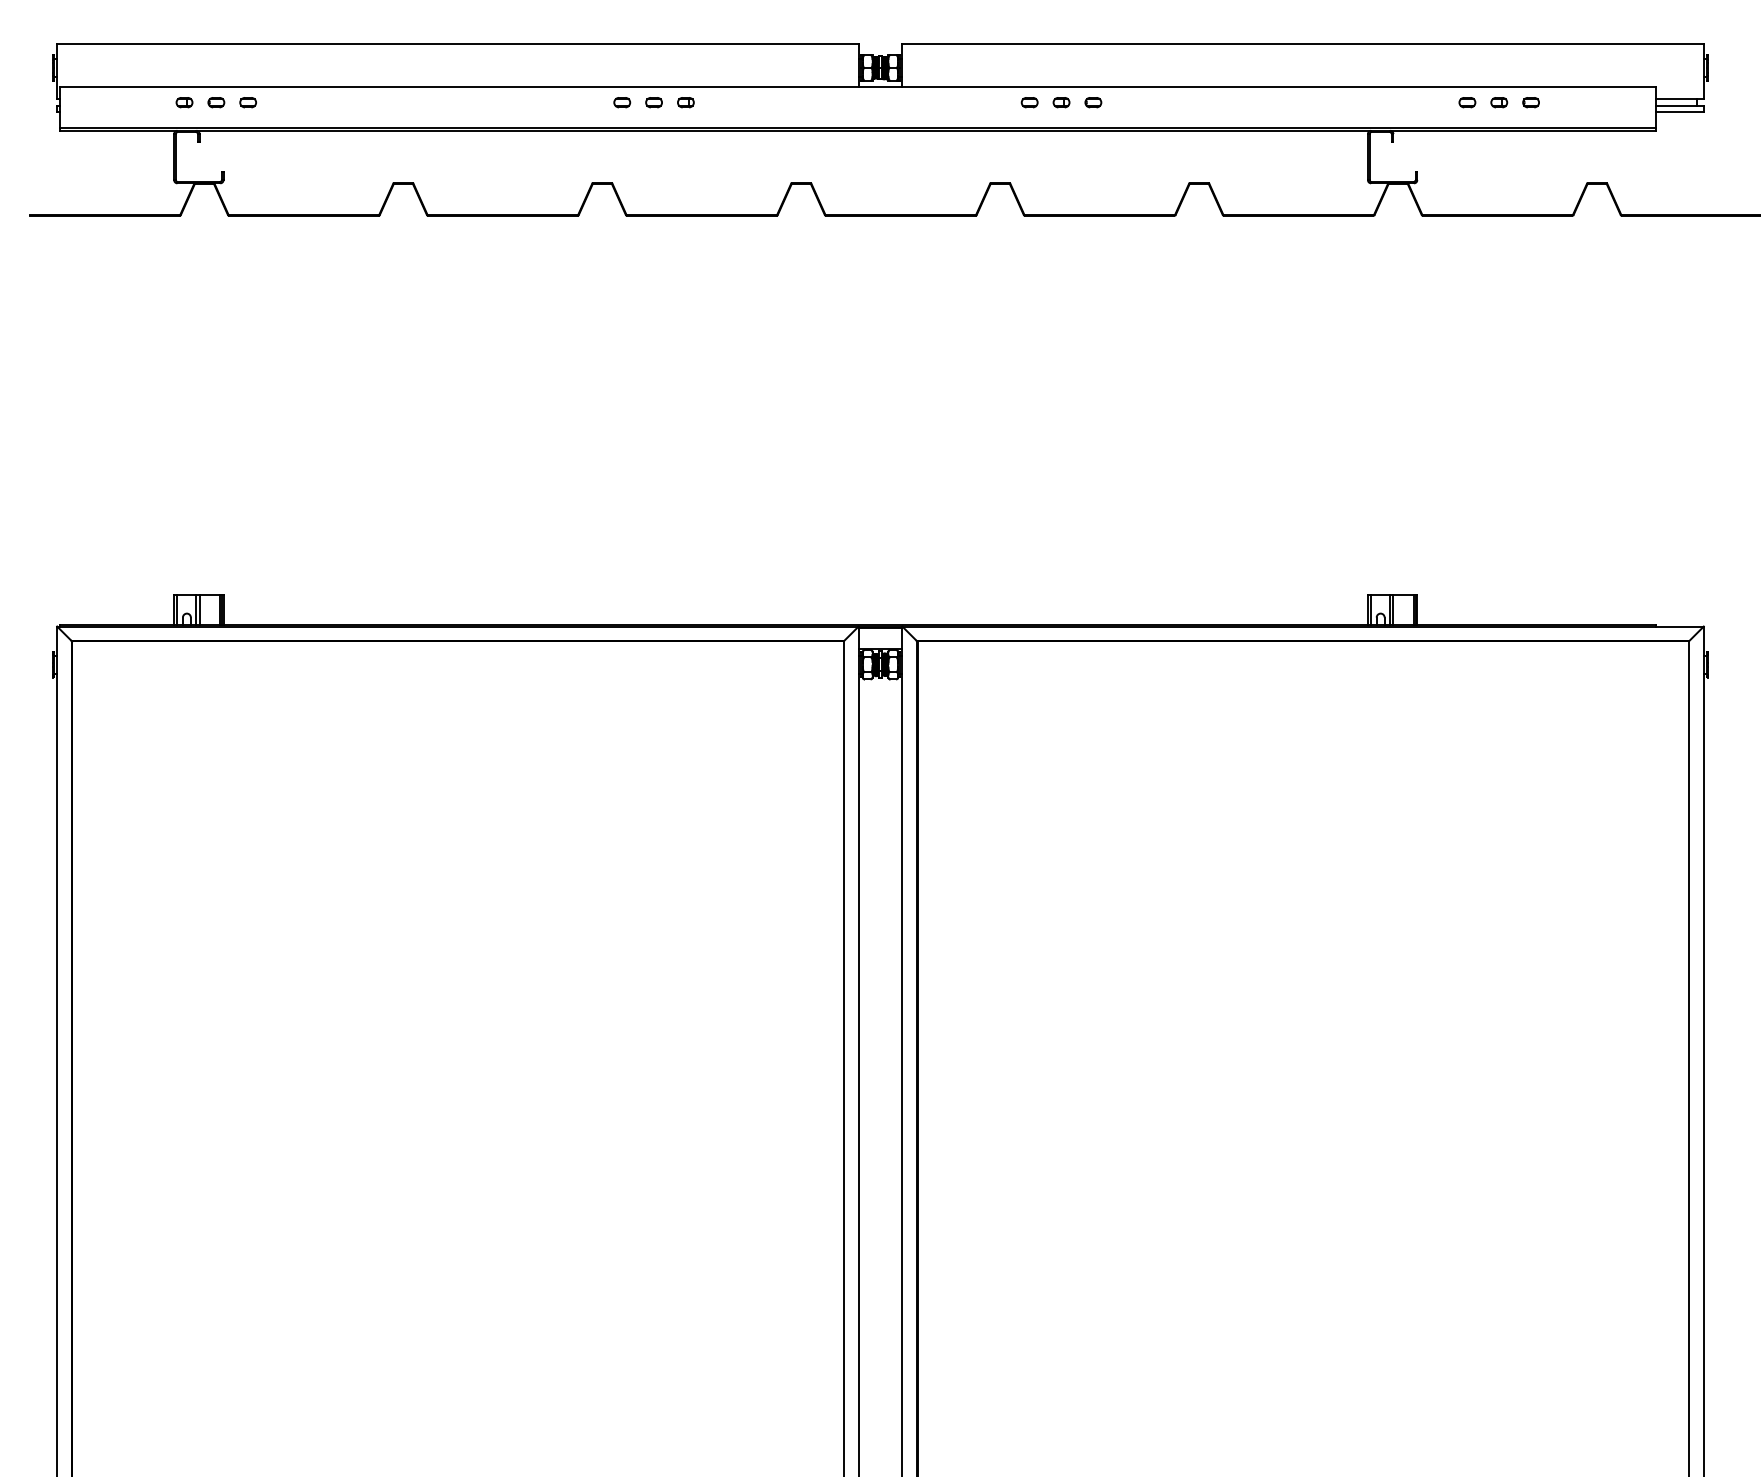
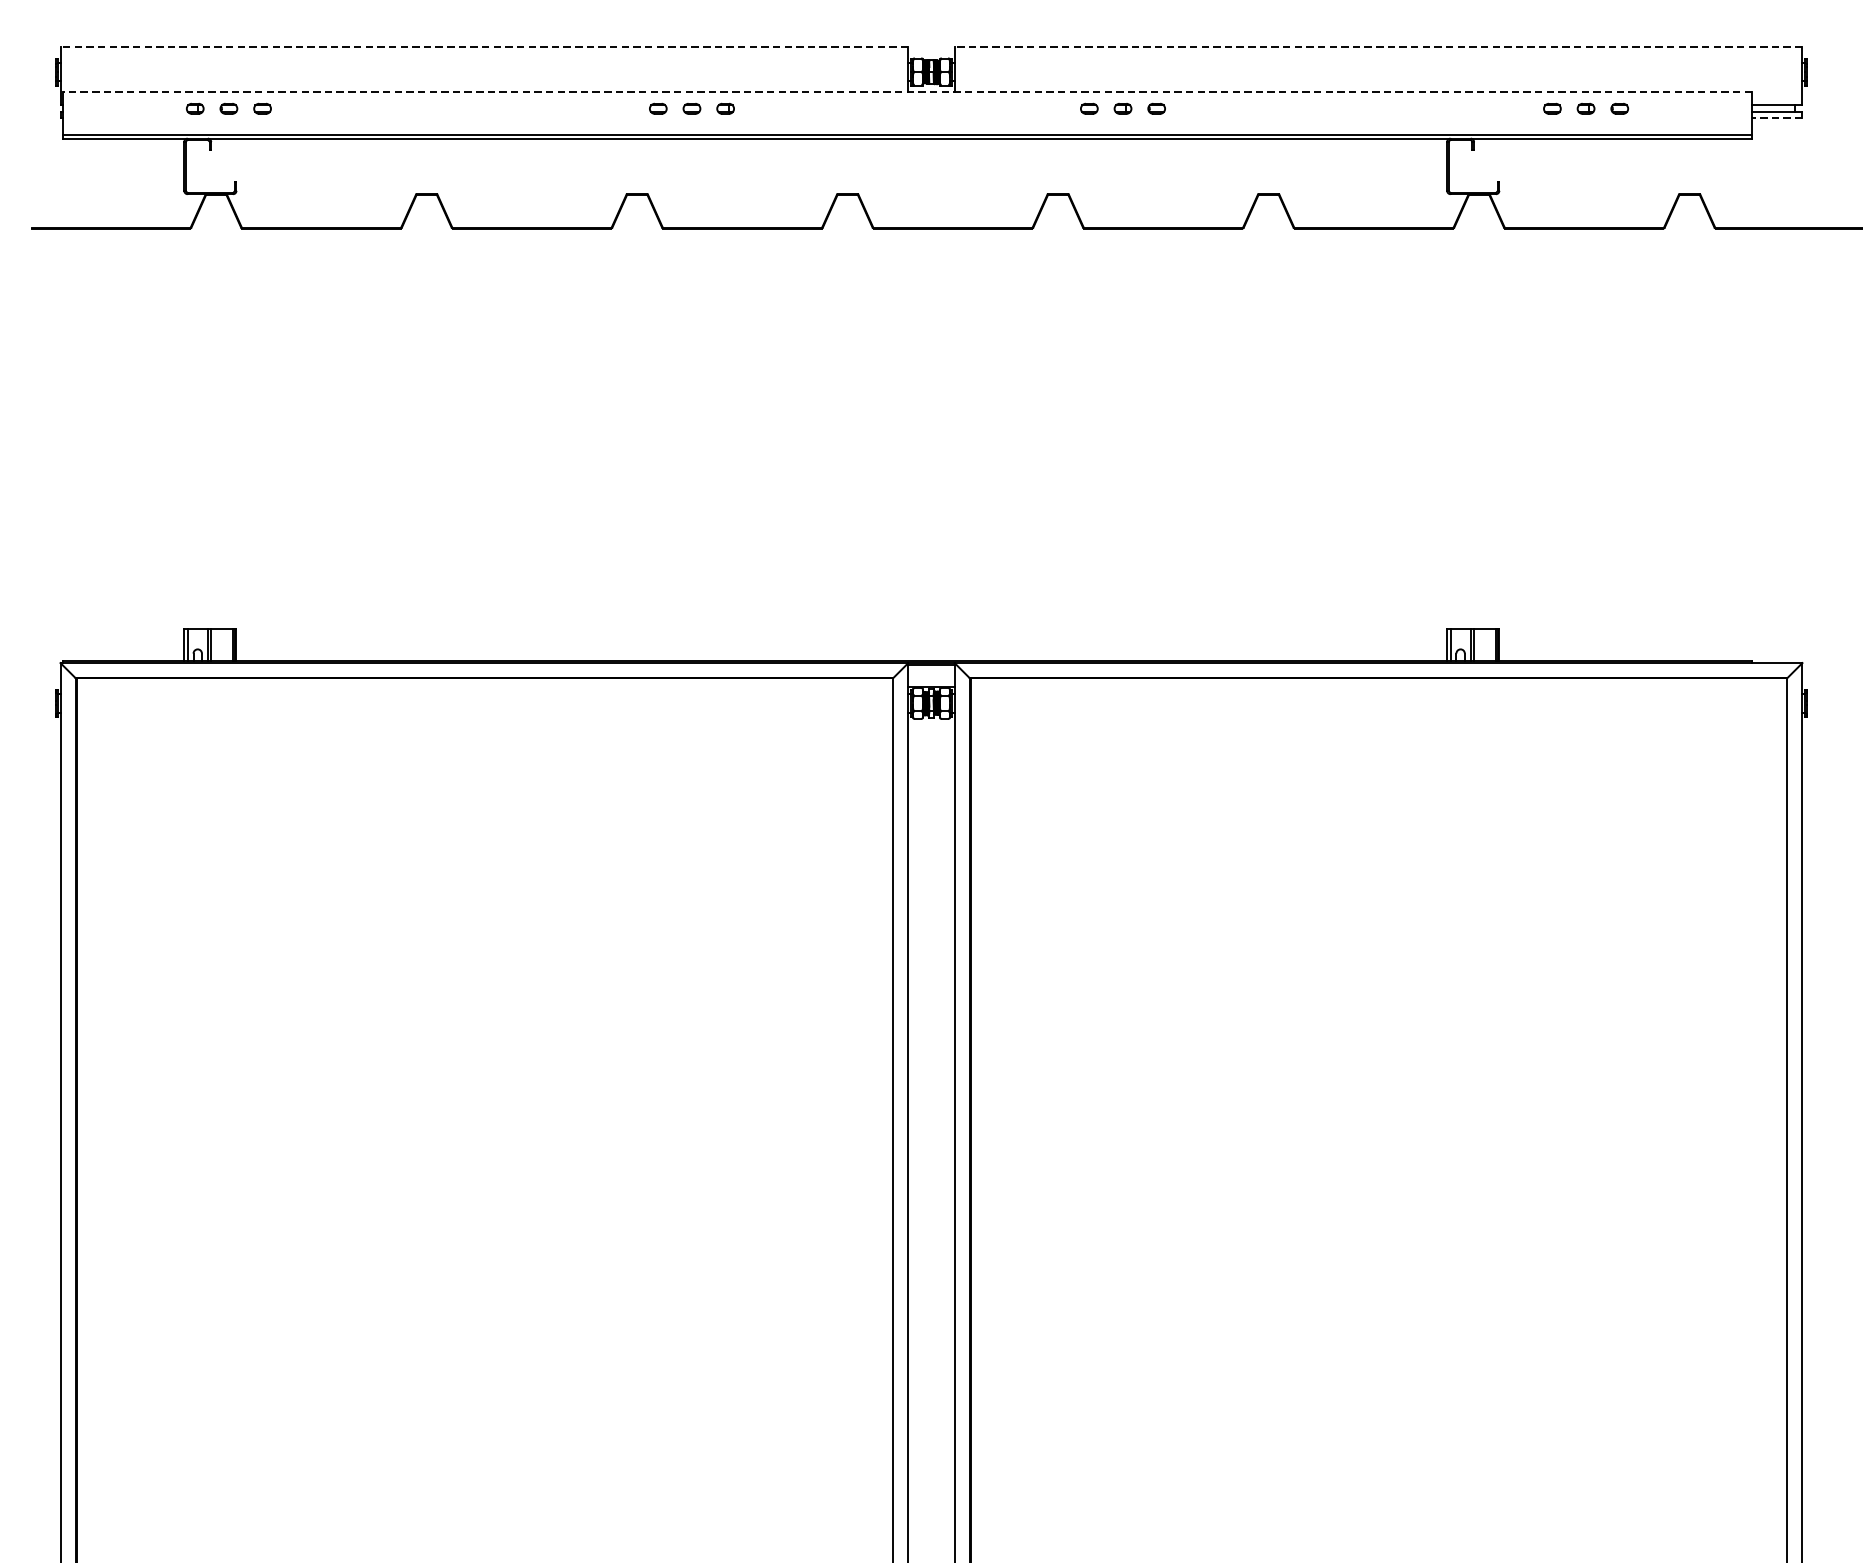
line: (457, 44) -> (484, 47), solid -> dashed
line: (1303, 44) -> (1378, 47), solid -> dashed
line: (857, 87) -> (907, 92), solid -> dashed
line: (1679, 111) -> (1776, 118), solid -> dashed

